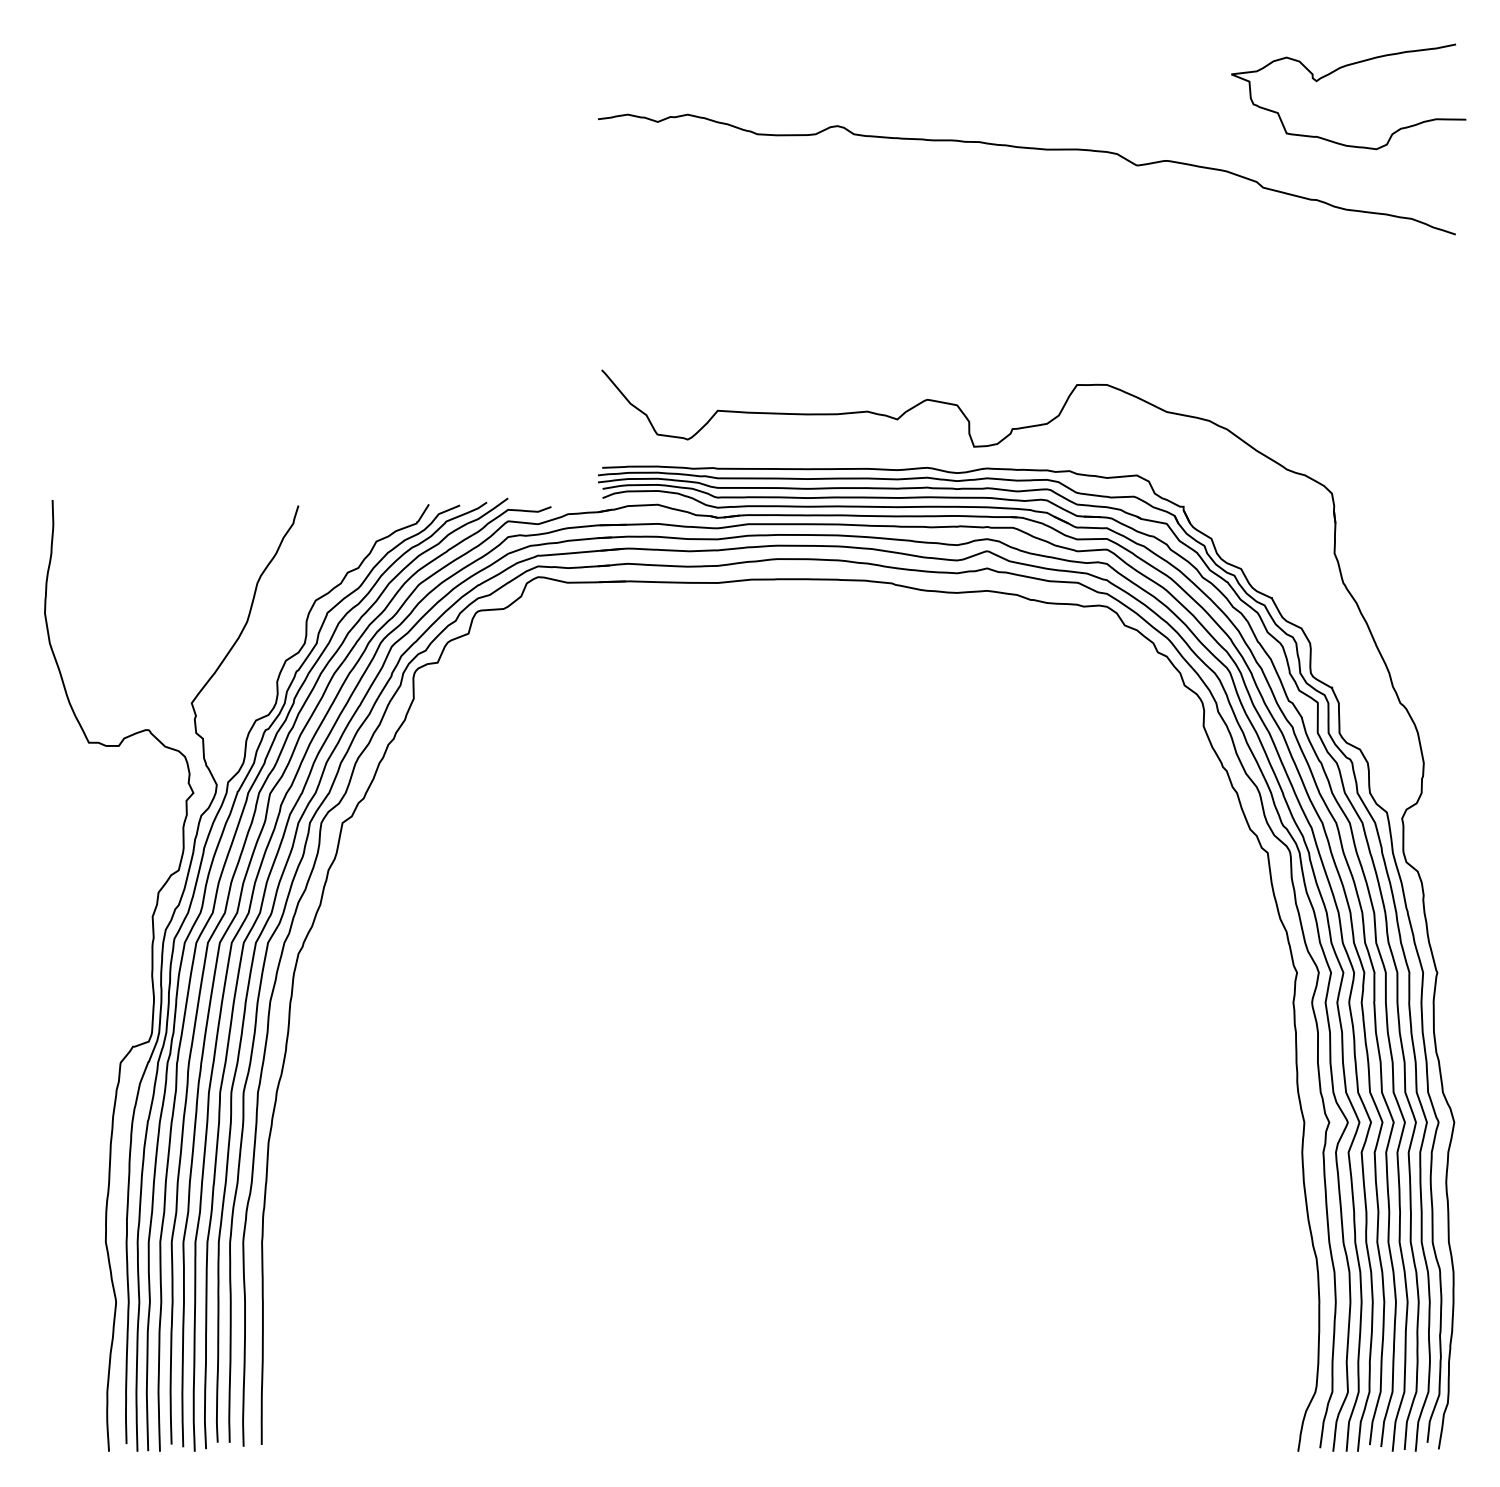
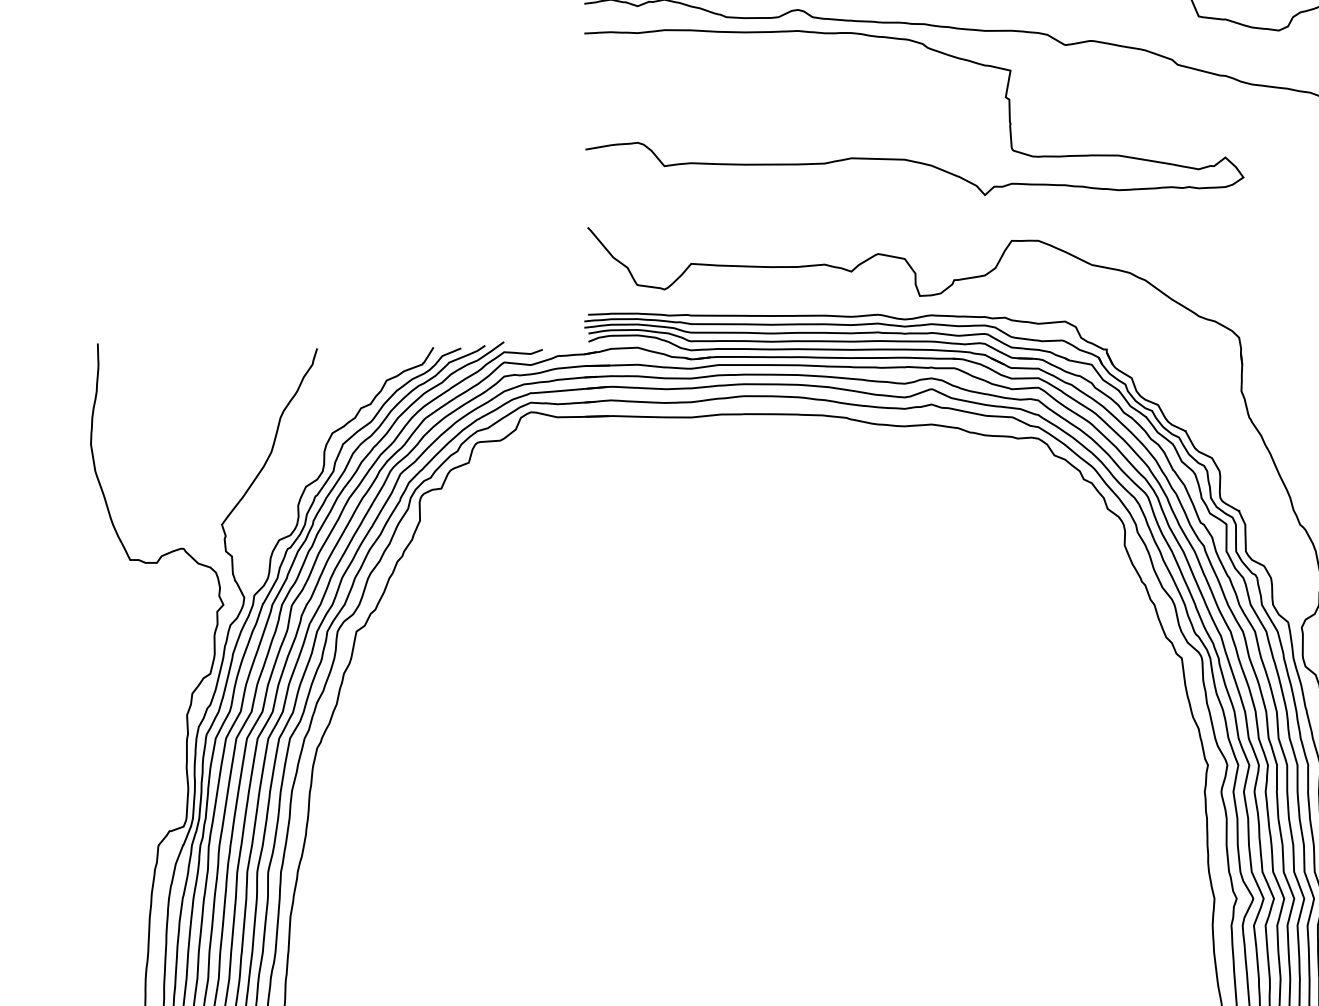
curve: (960, 293) -> (907, 159), added

